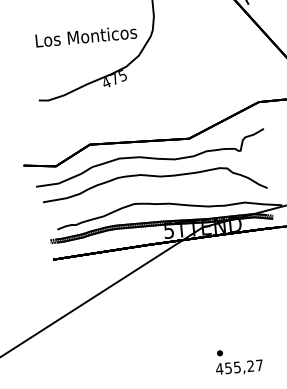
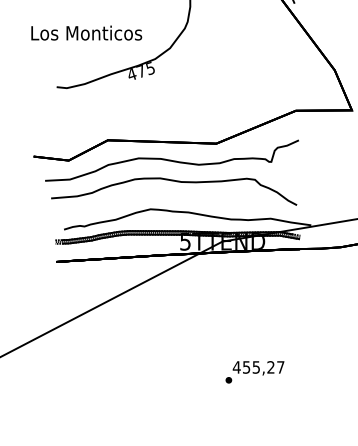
text: (86, 35) -> (86, 32), moved
text: (239, 368) -> (258, 368), moved

